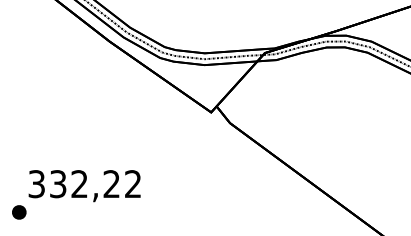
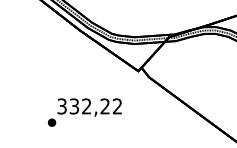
text: (75, 194) -> (84, 112), moved

